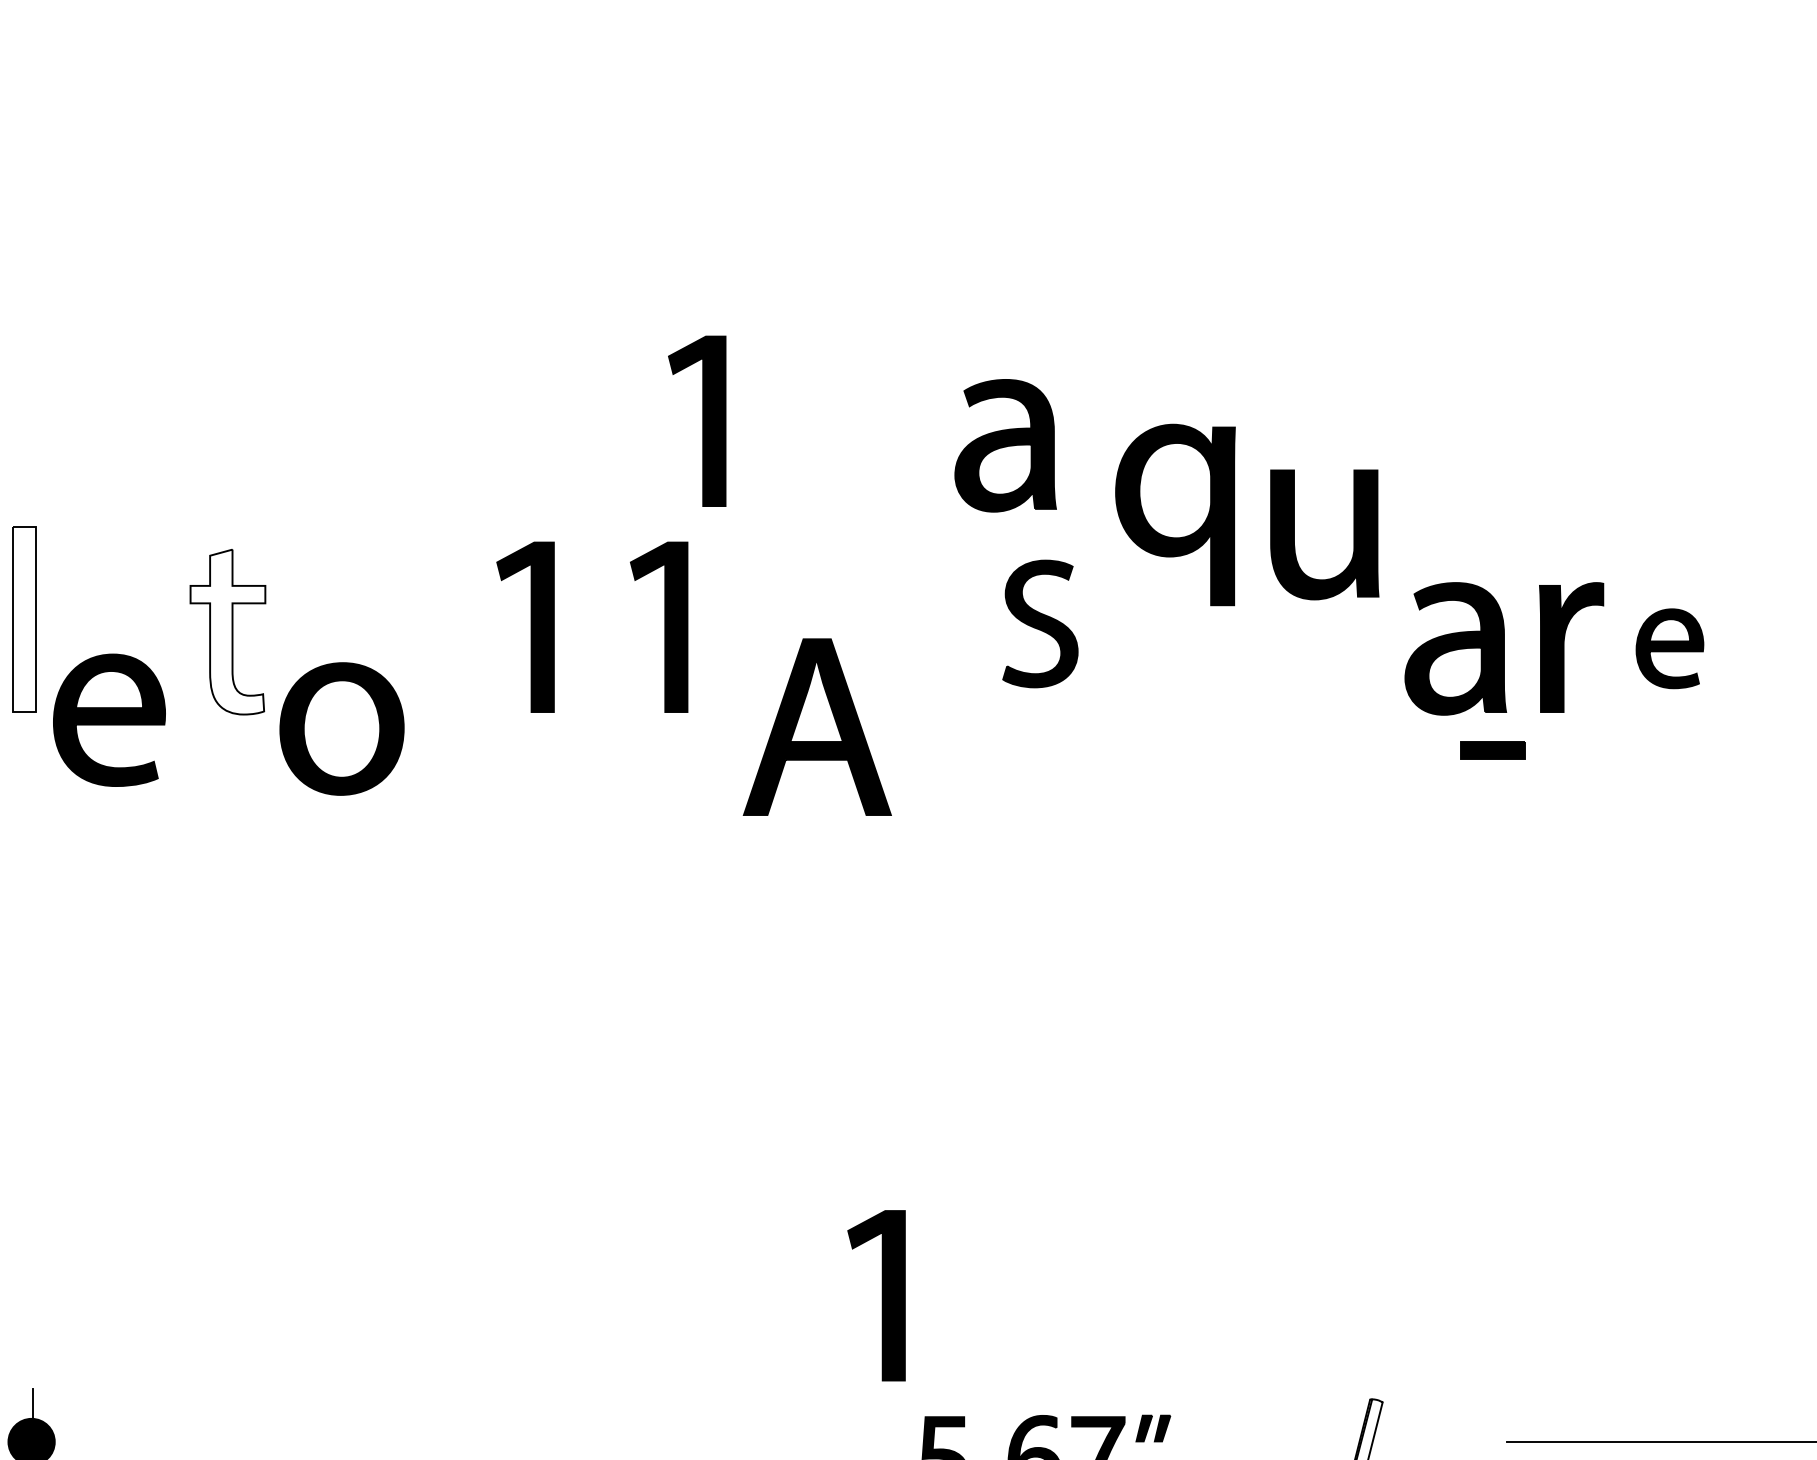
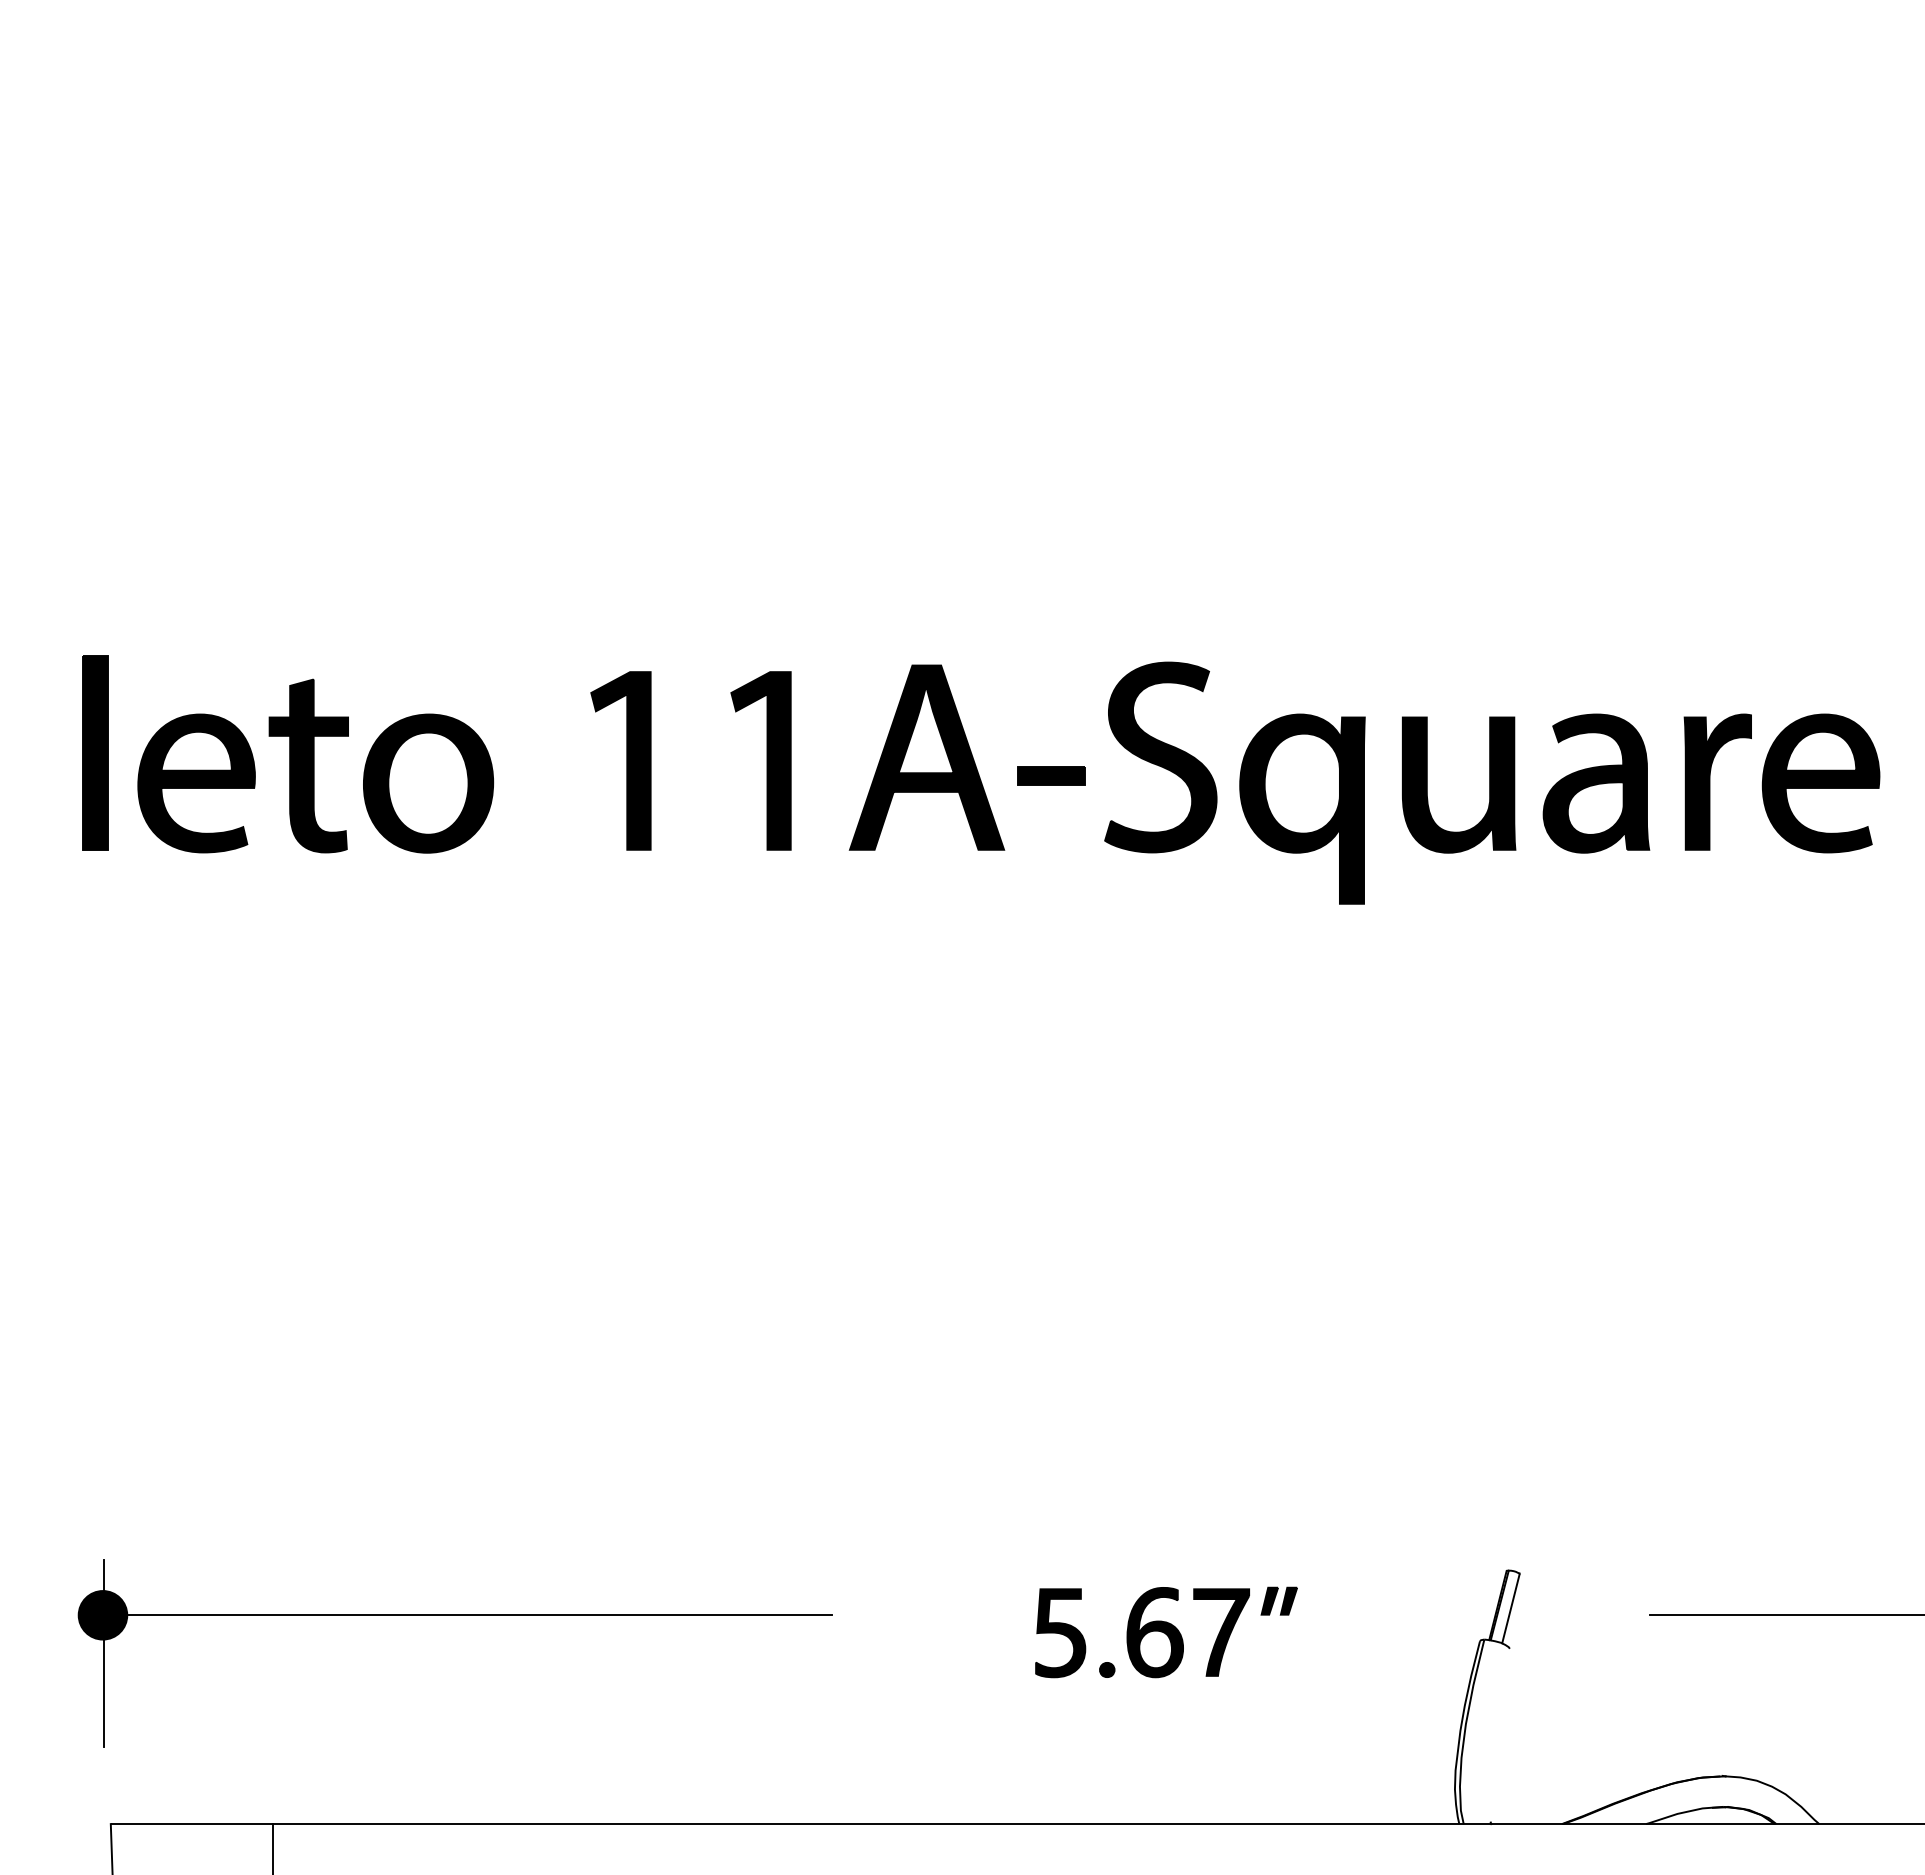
part: (696, 420) -> (800, 544), removed
part: (1005, 445) -> (1124, 570), removed
part: (1175, 514) -> (1302, 808), moved
part: (1353, 534) -> (1489, 784), moved
fill: (24, 619) -> (95, 752), added
part: (1040, 623) -> (1160, 757), size x1.43
fill: (227, 631) -> (308, 765), added
part: (1669, 648) -> (1820, 783), size x1.67
part: (109, 720) -> (196, 783), moved
part: (816, 726) -> (926, 757), moved
part: (342, 728) -> (428, 783), moved
part: (1493, 749) -> (1051, 775), moved
part: (876, 1295) -> (988, 1461), removed
line: (379, 1442) -> (467, 1615), added

